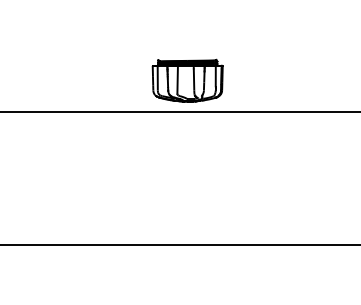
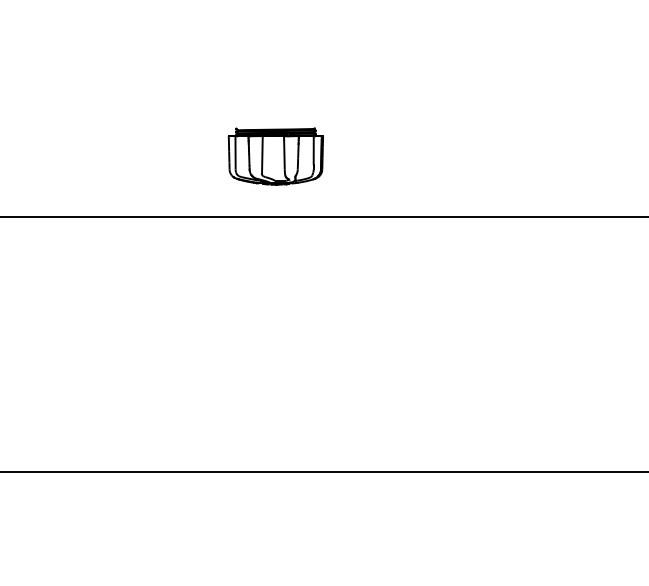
part: (187, 80) -> (275, 156), size x0.7

